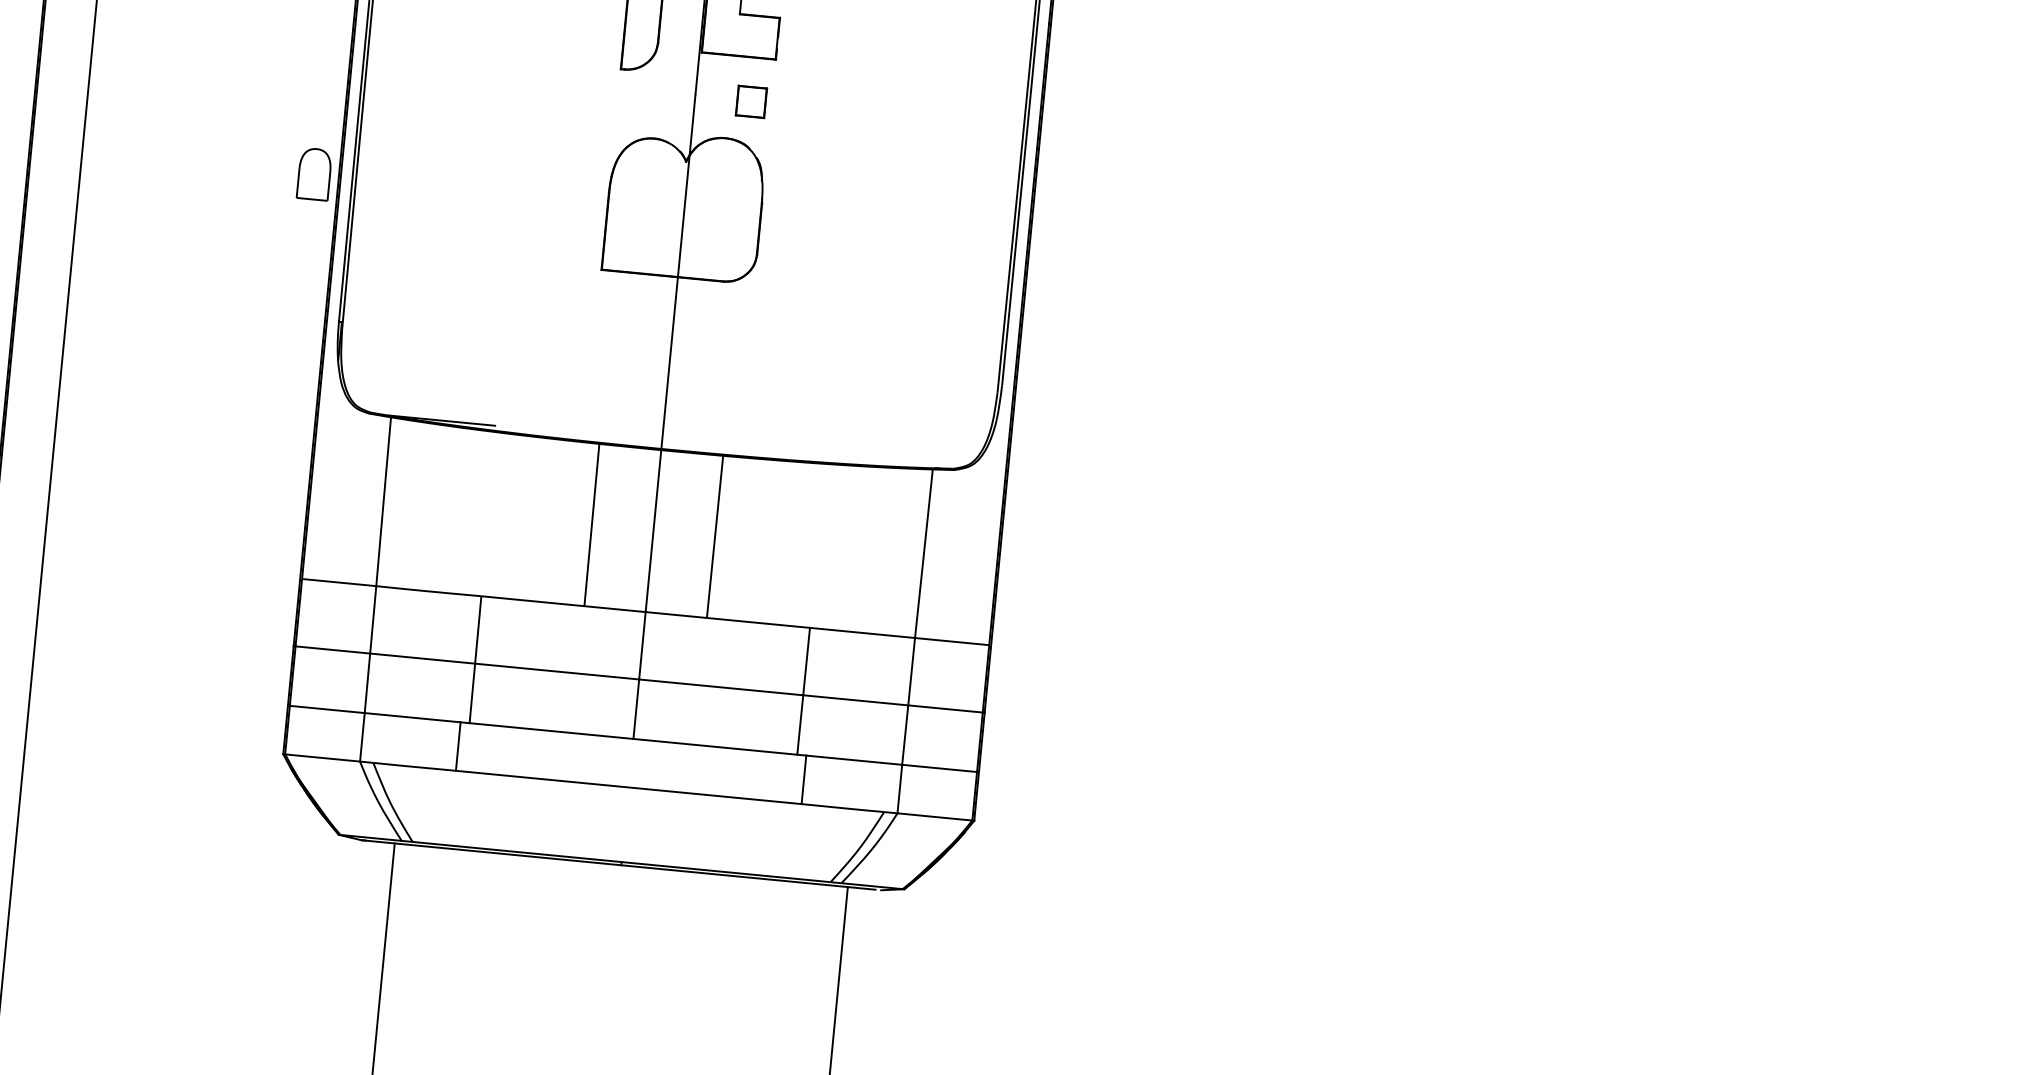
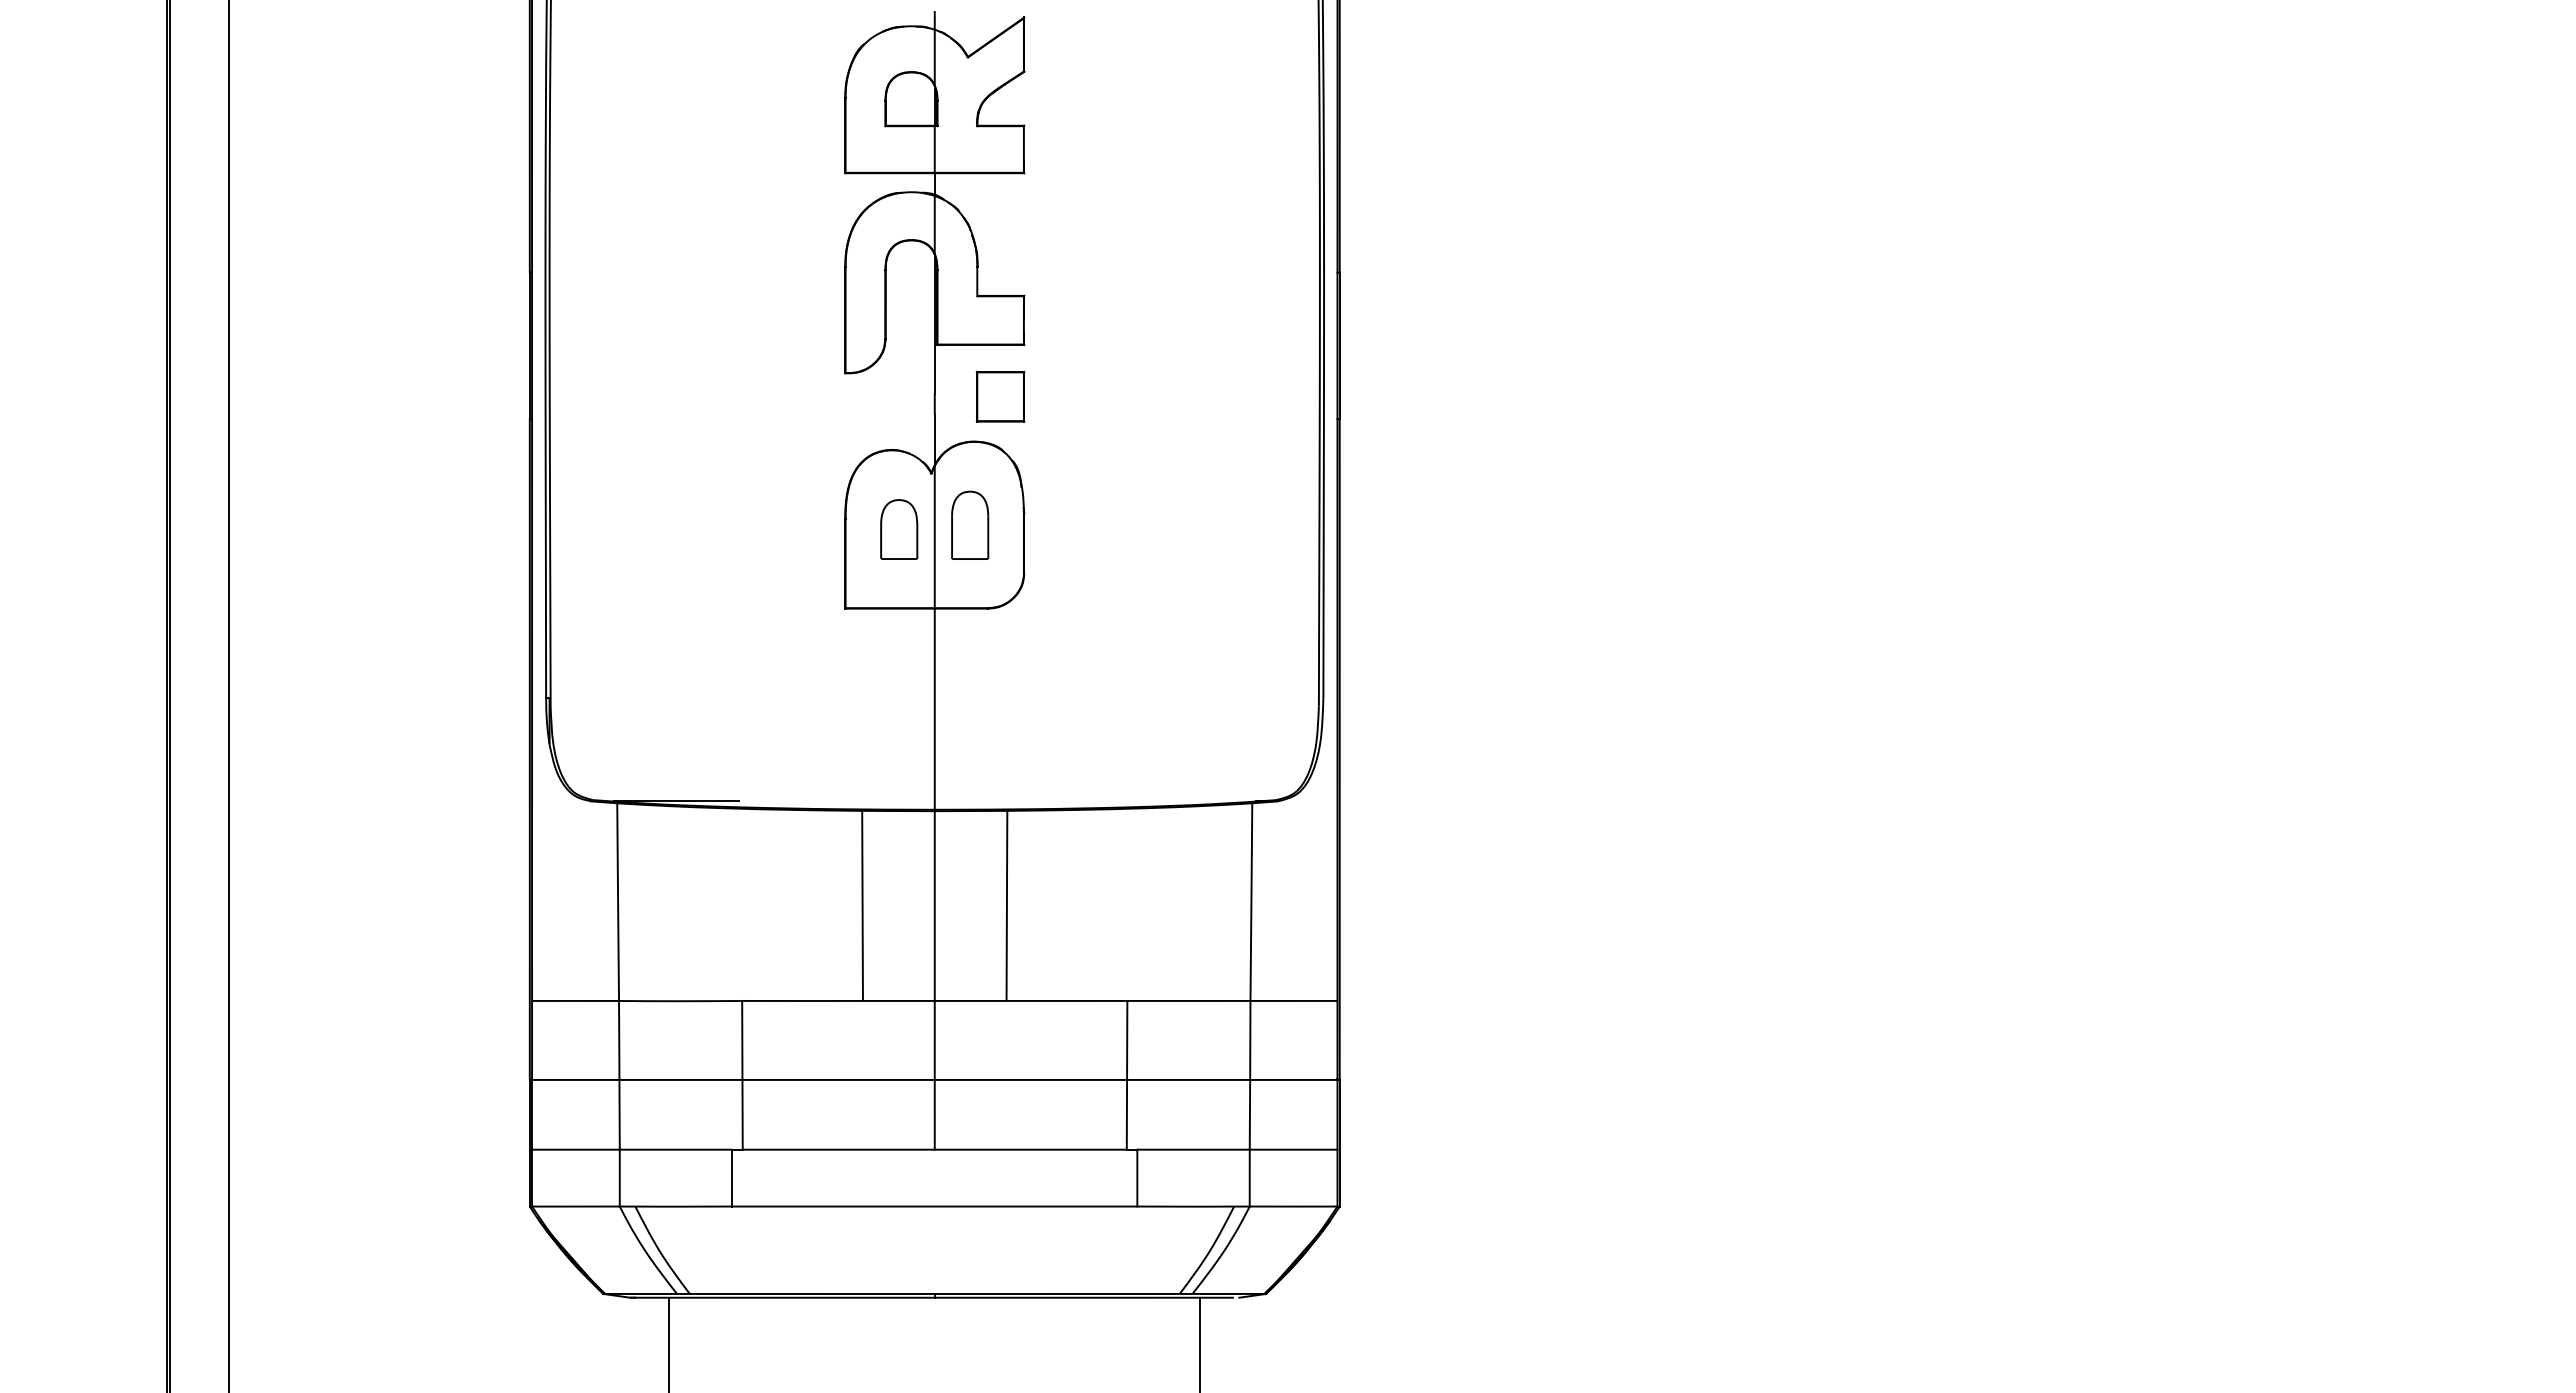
part: (751, 101) -> (1000, 396), size x1.43
part: (314, 174) -> (899, 529), moved
part: (715, 208) -> (970, 524), added

